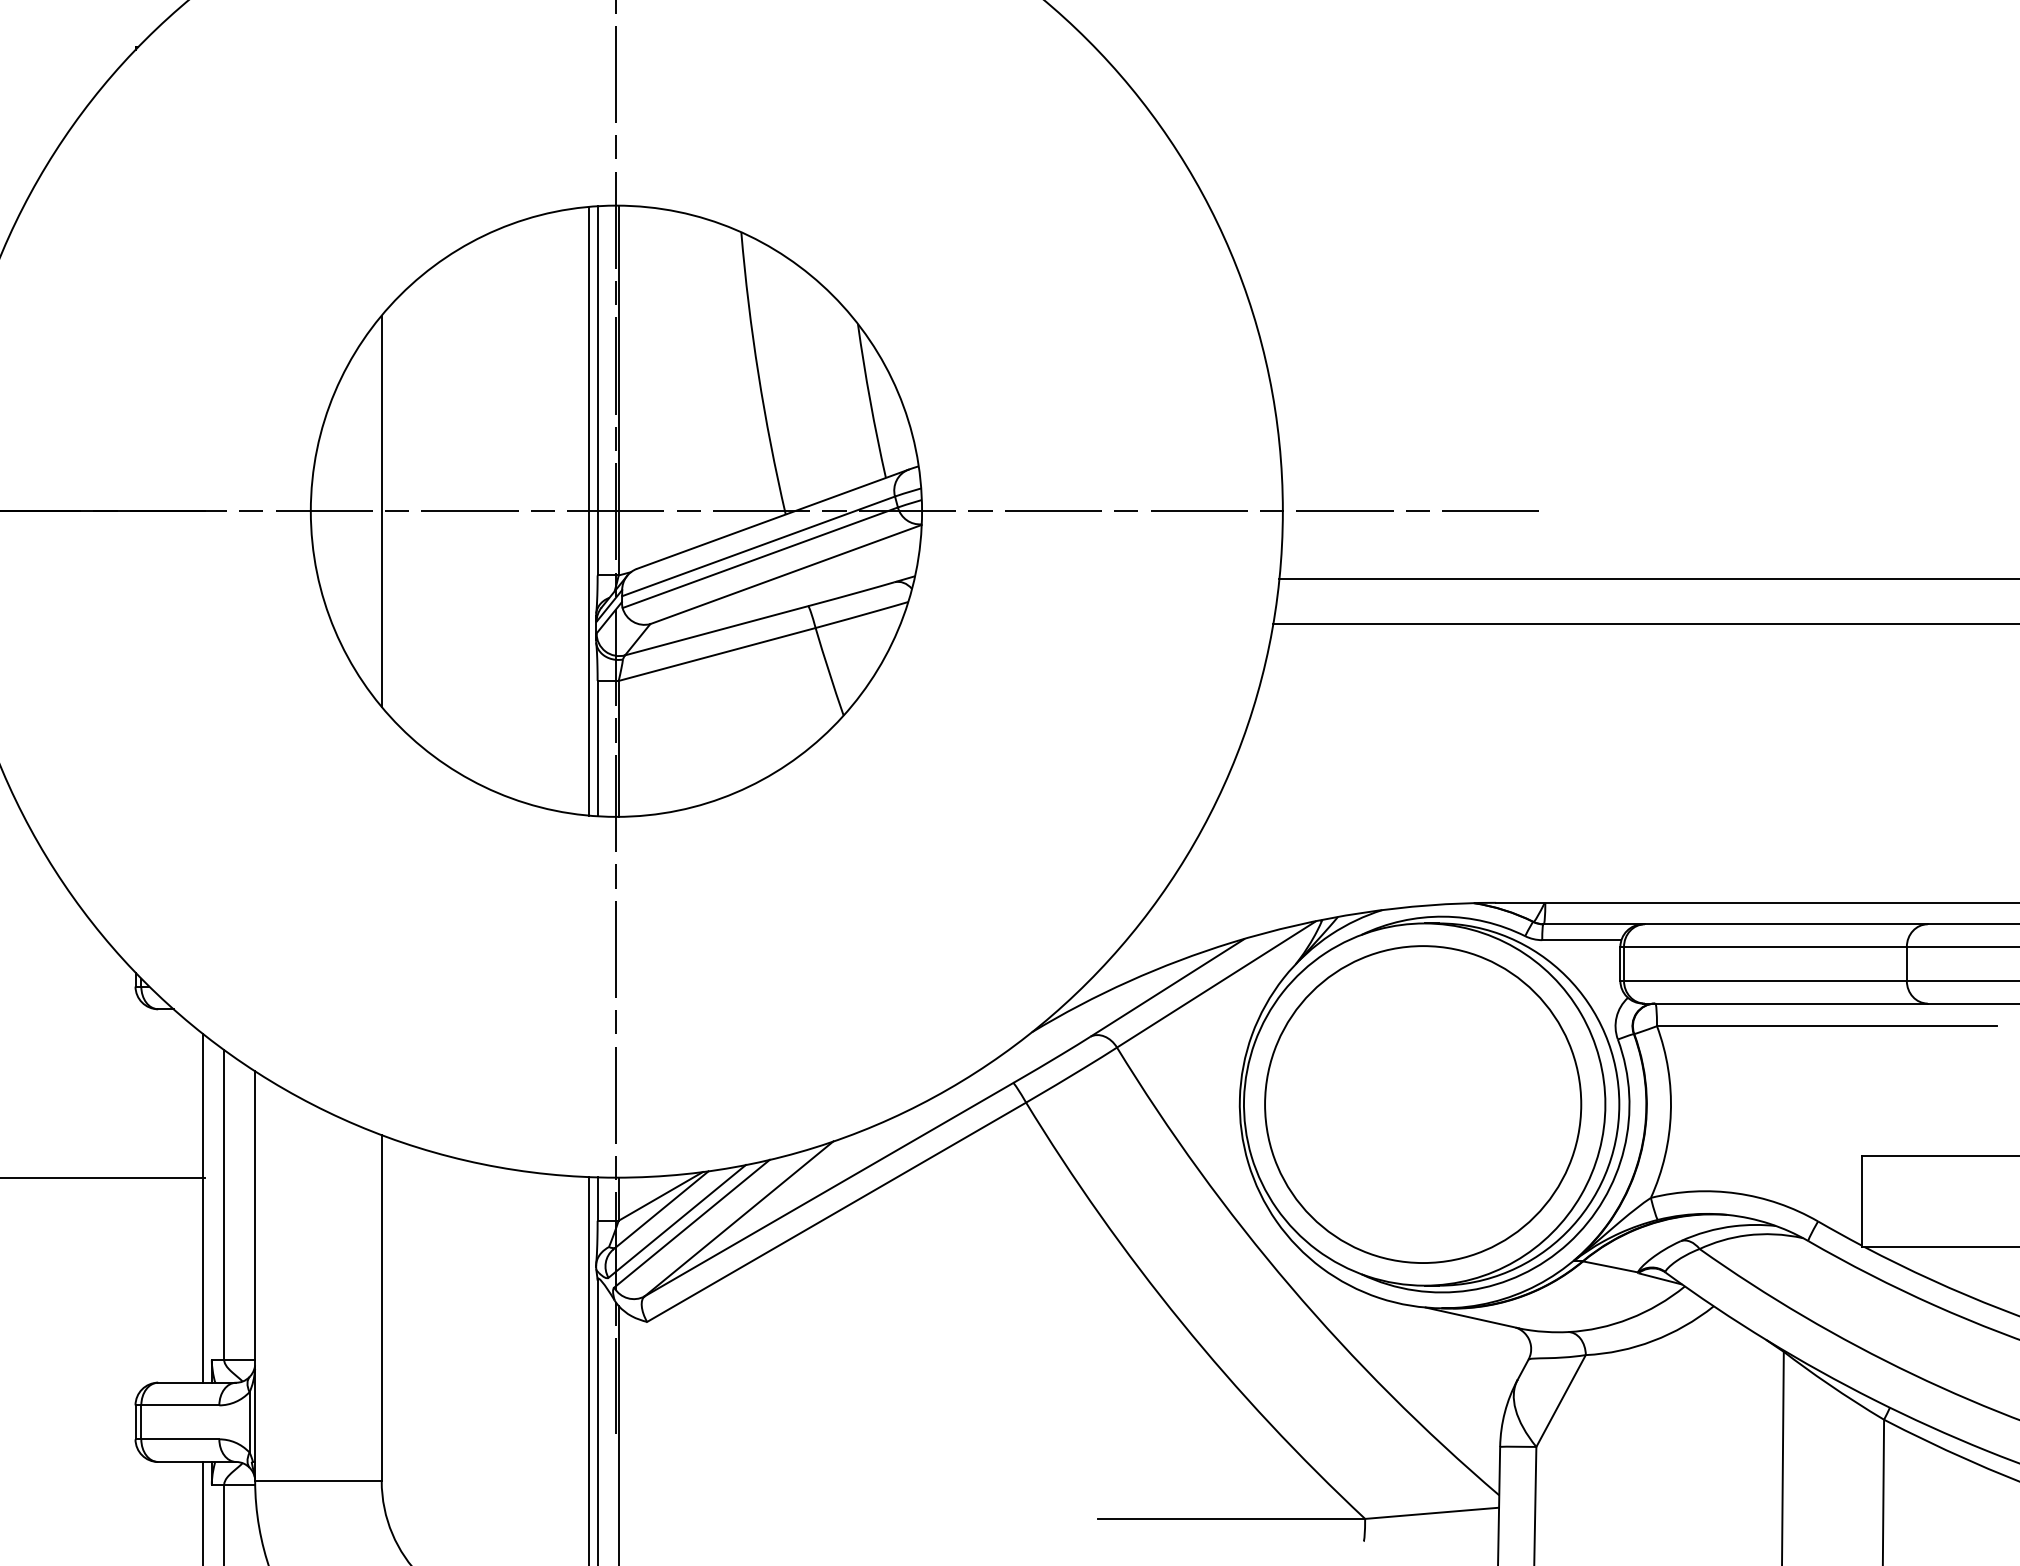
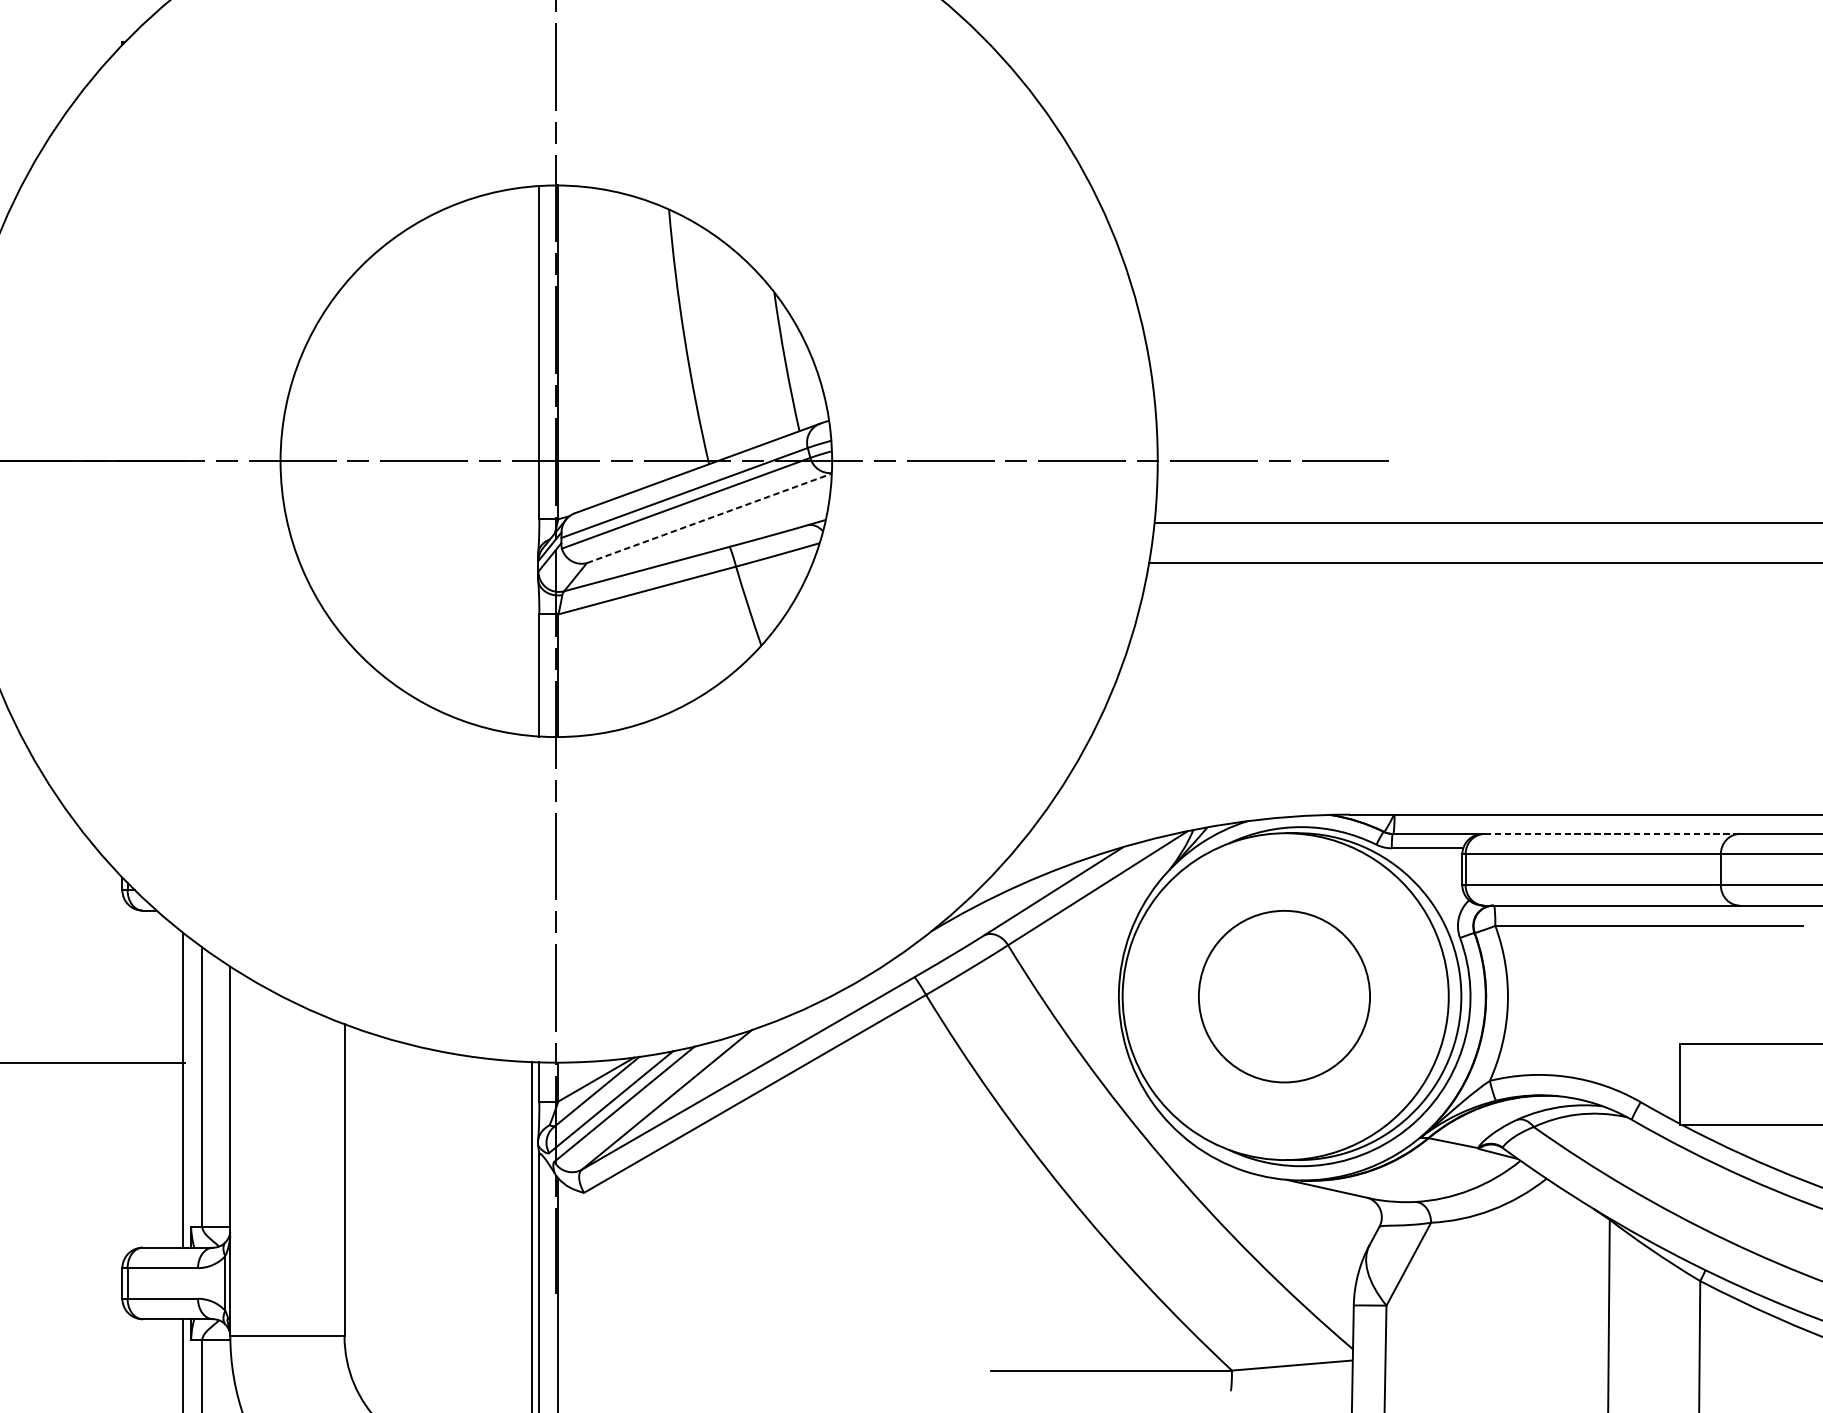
line: (381, 510) -> (344, 460), removed
line: (589, 510) -> (532, 460), removed
line: (786, 574) -> (709, 518), solid -> dashed
line: (1785, 924) -> (1611, 834), solid -> dashed
part: (1423, 1104) -> (1284, 996), size x0.6

